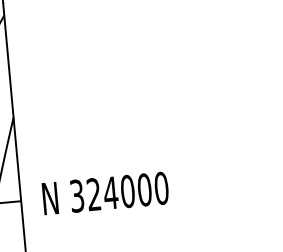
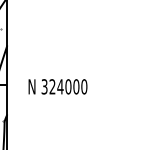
text: (104, 192) -> (57, 86), moved

